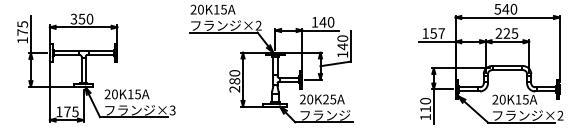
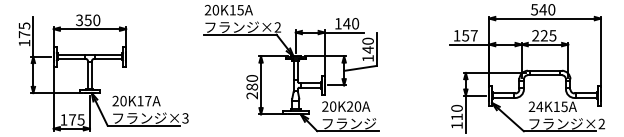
text: (137, 94) -> (147, 101), 20K15A -> 20K17A
text: (333, 99) -> (358, 106), 20K25A -> 20K20A
text: (502, 99) -> (539, 106), 20K15A -> 24K15A

